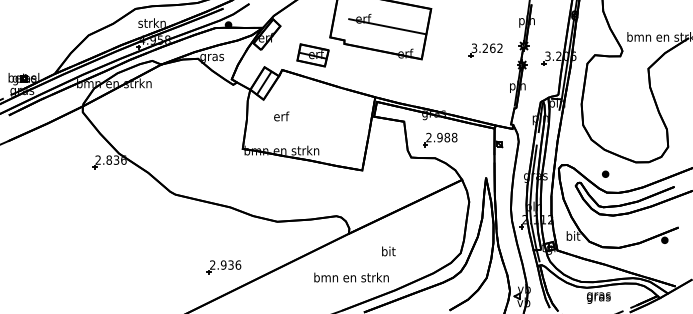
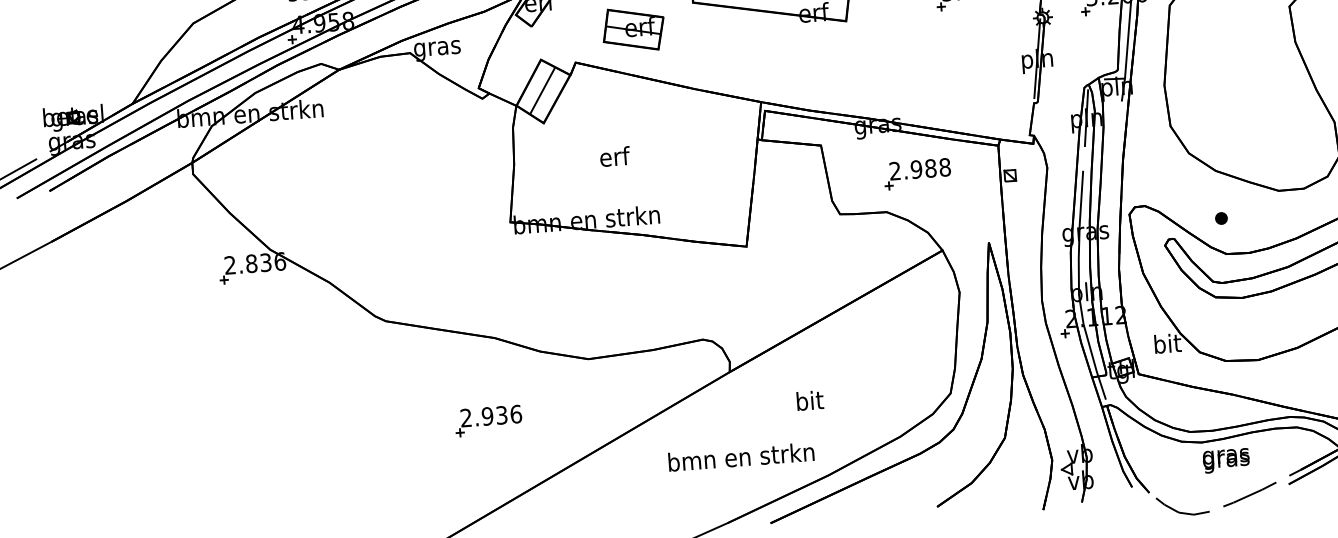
text: (281, 116) -> (614, 156), moved
part: (440, 139) -> (917, 173), moved
part: (223, 267) -> (487, 421), moved

